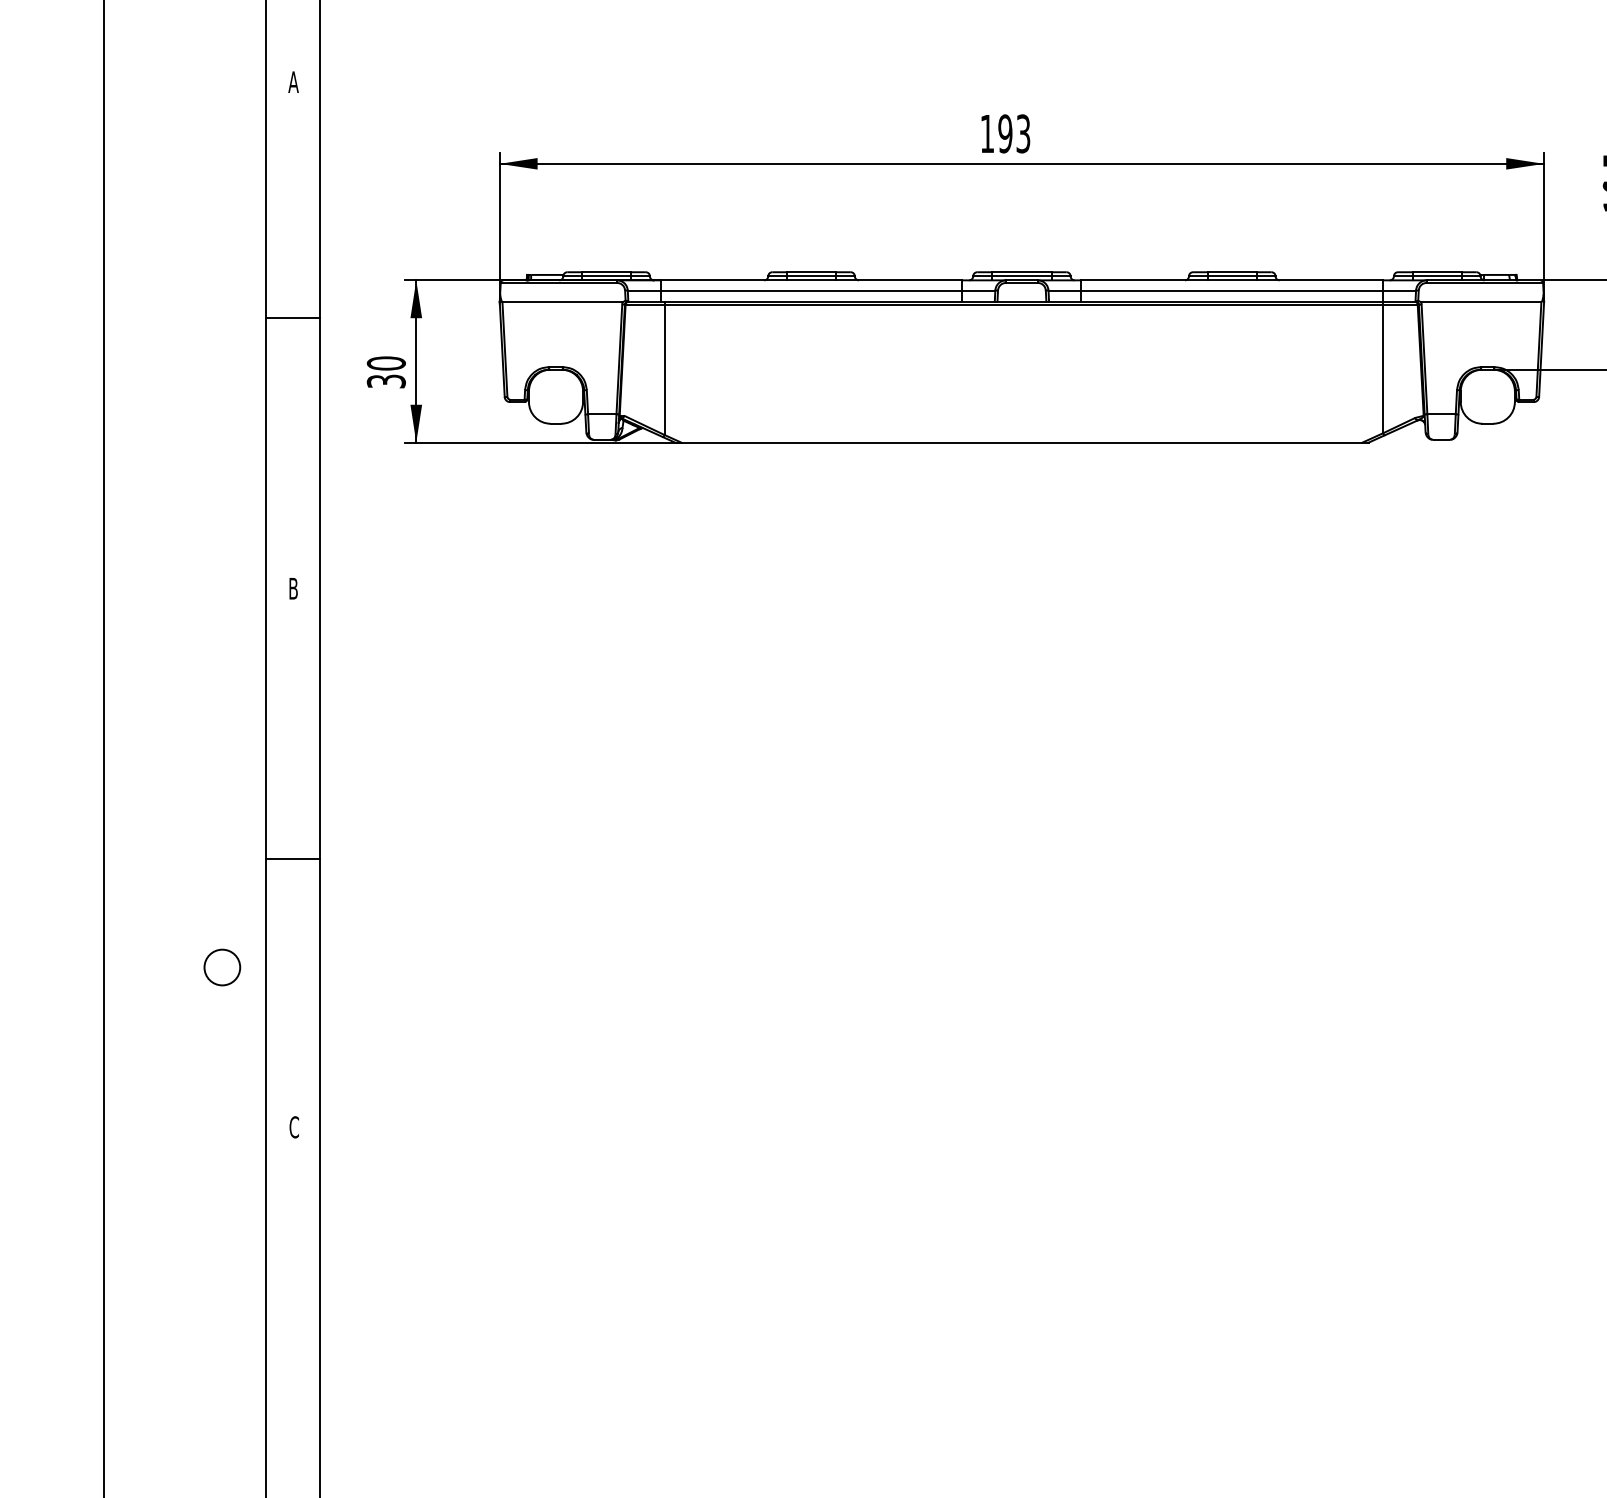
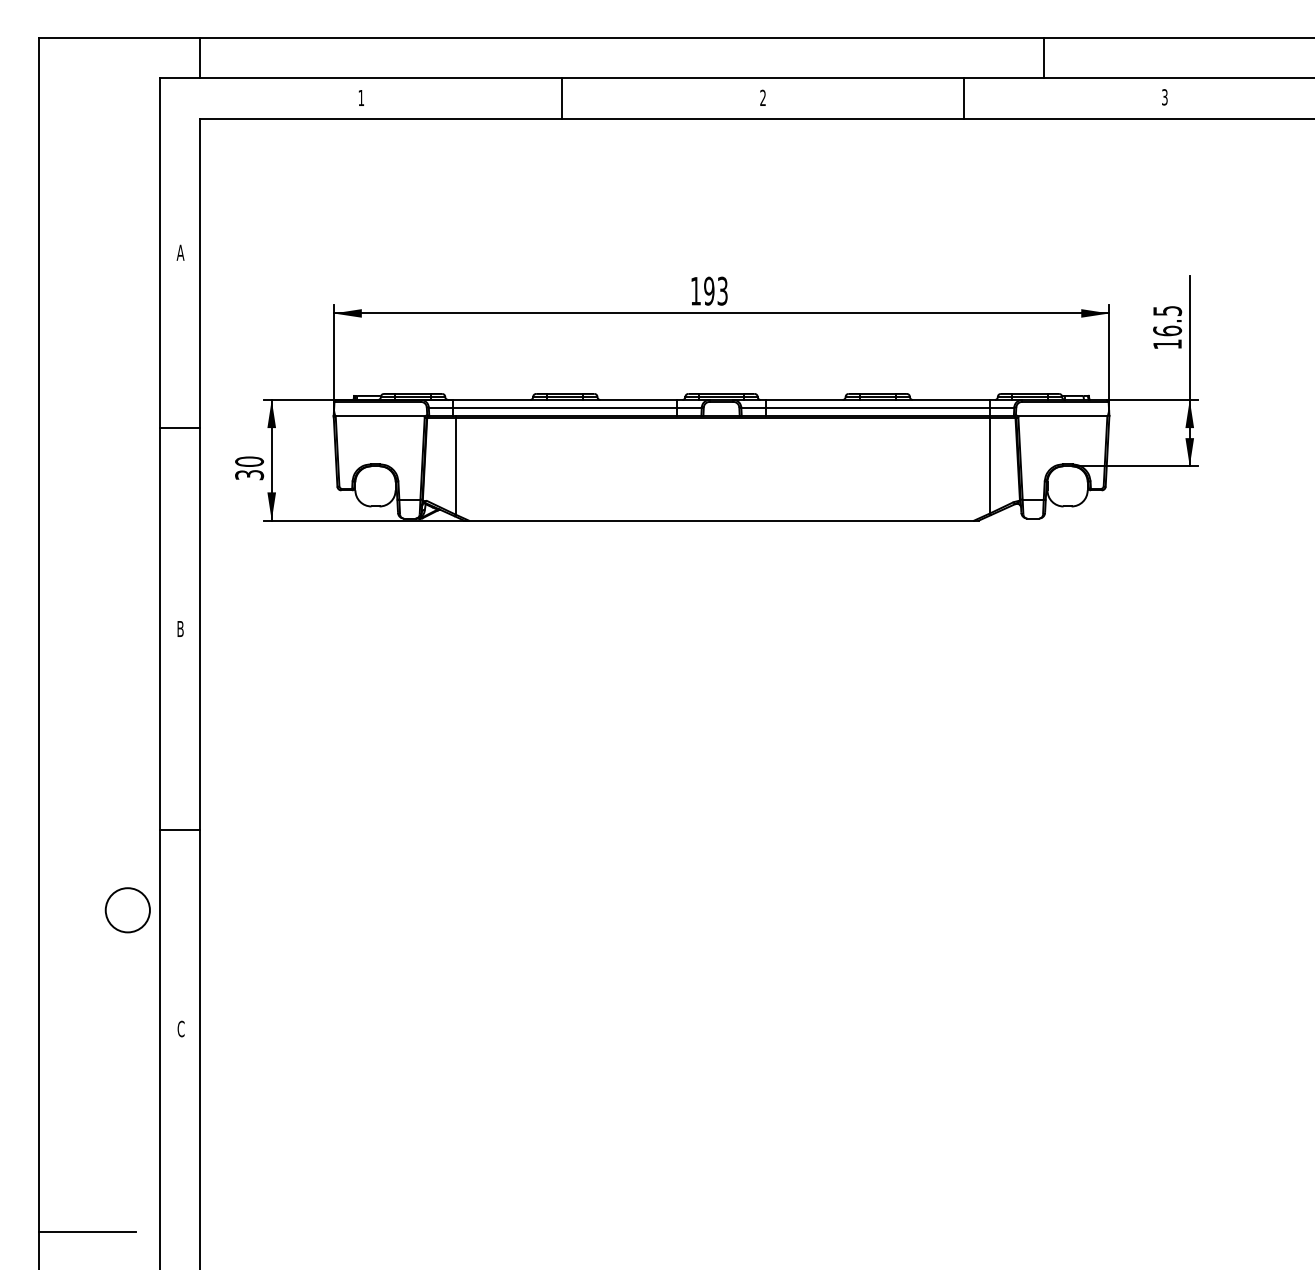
circle: (222, 967) -> (127, 910), size x1.67
line: (168, 1399) -> (87, 1231), added

